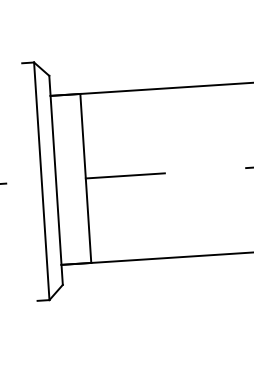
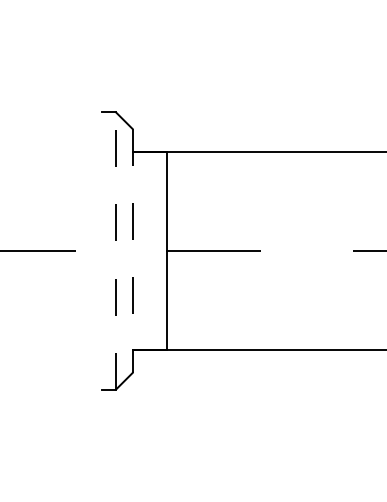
line: (56, 180) -> (132, 251), solid -> dashed
line: (41, 181) -> (115, 251), solid -> dashed

